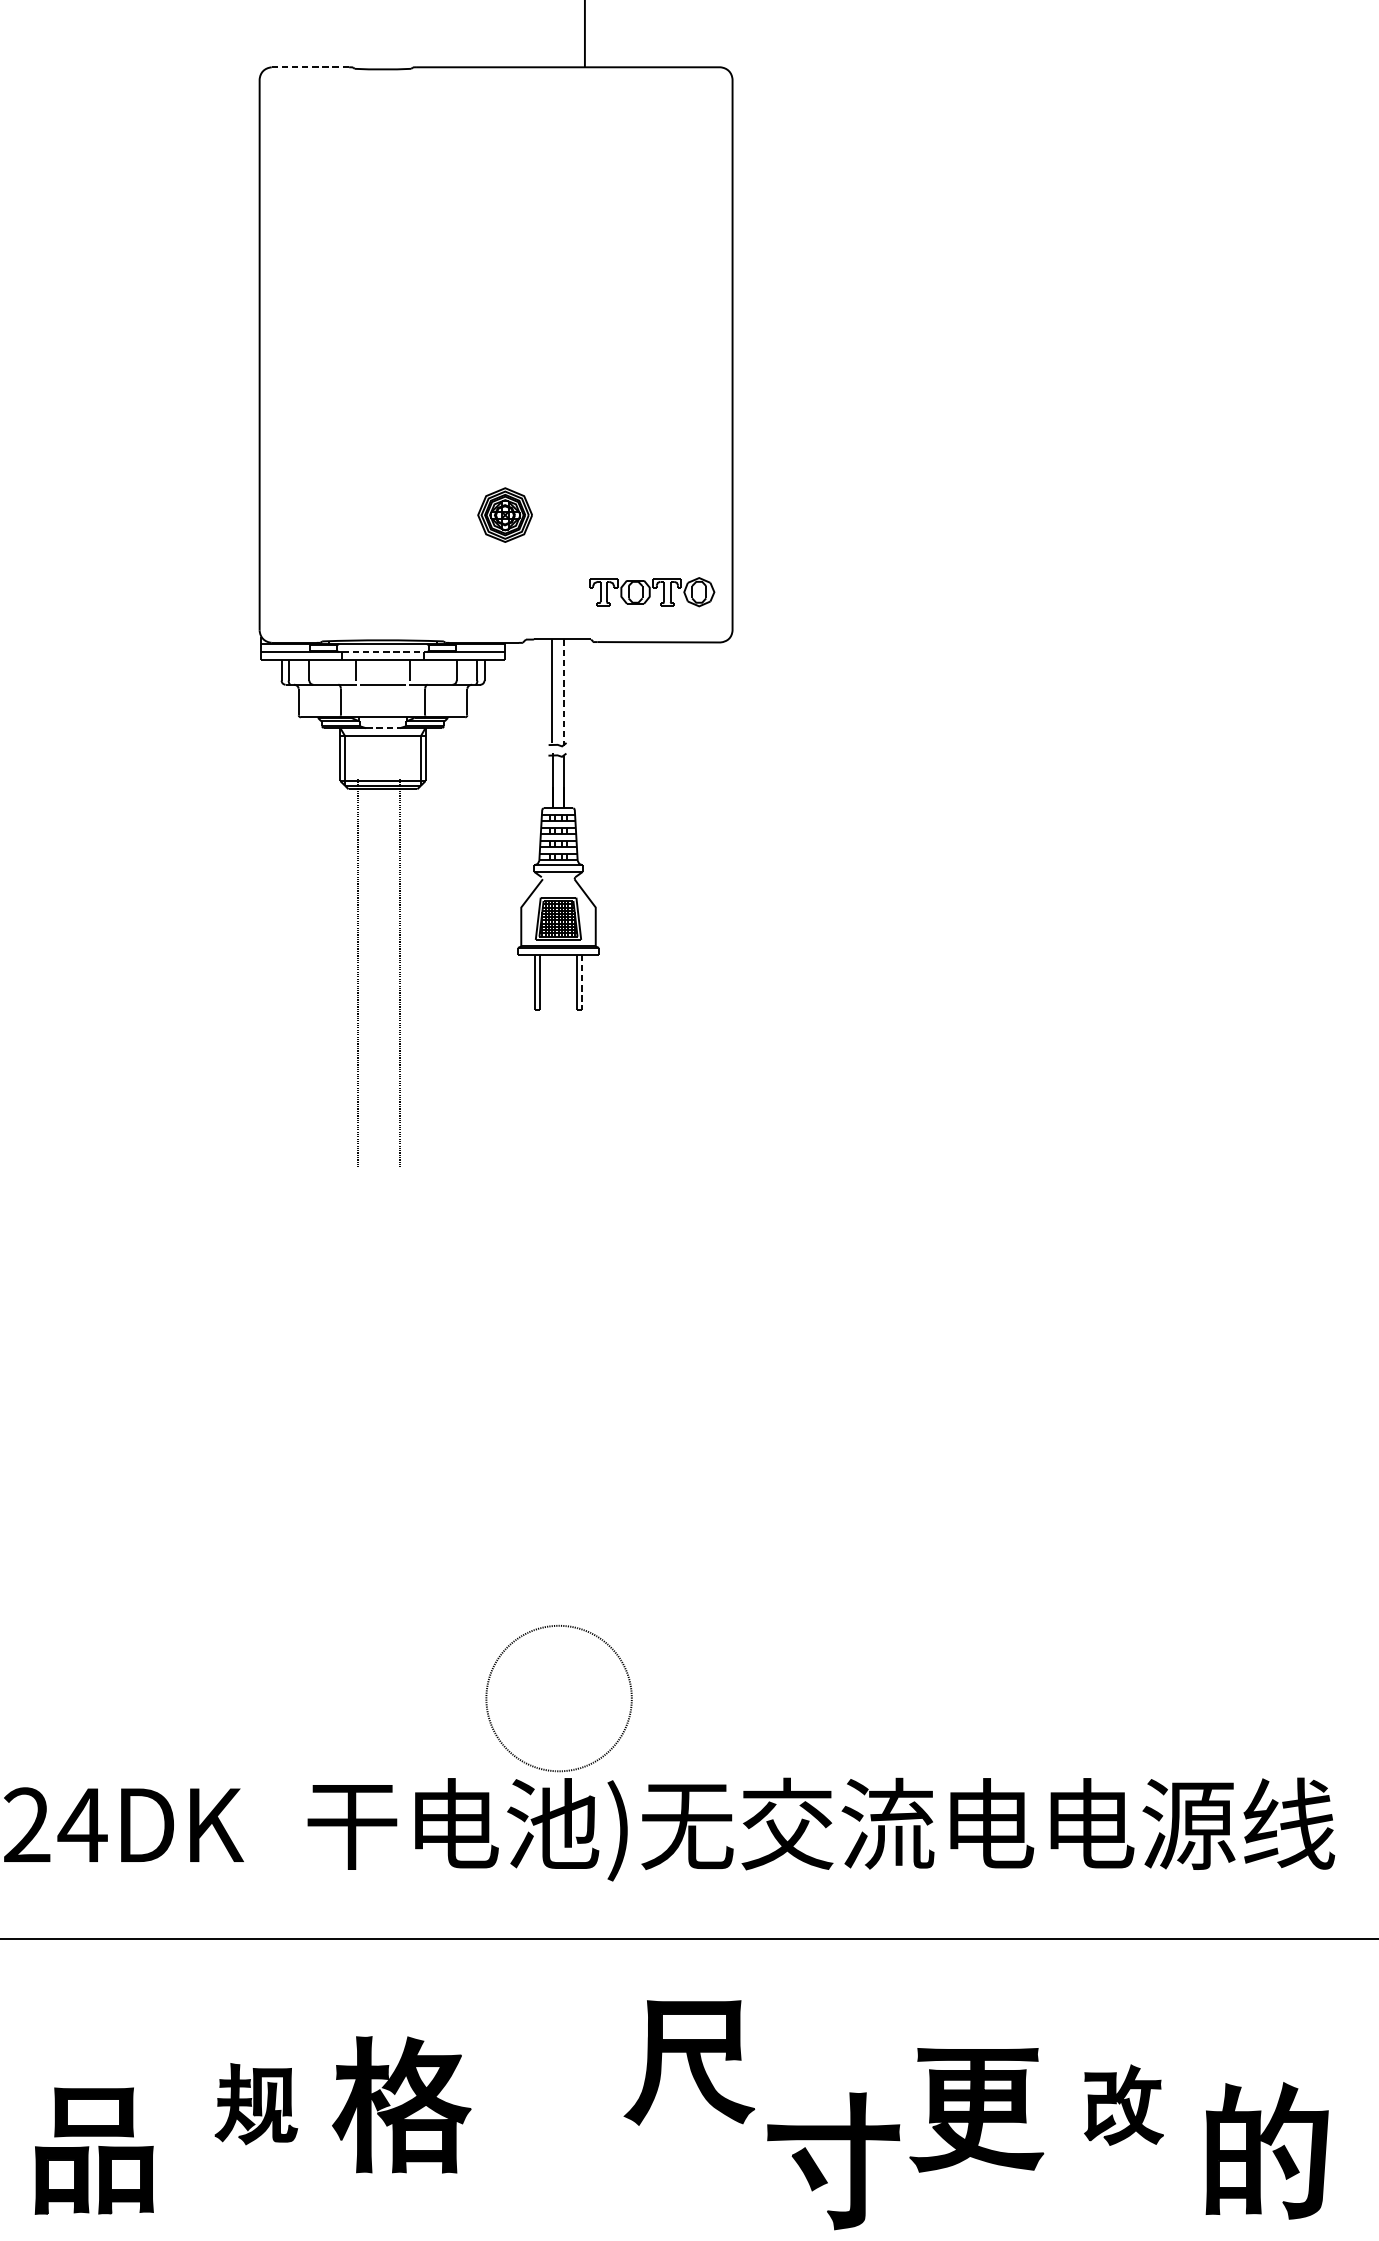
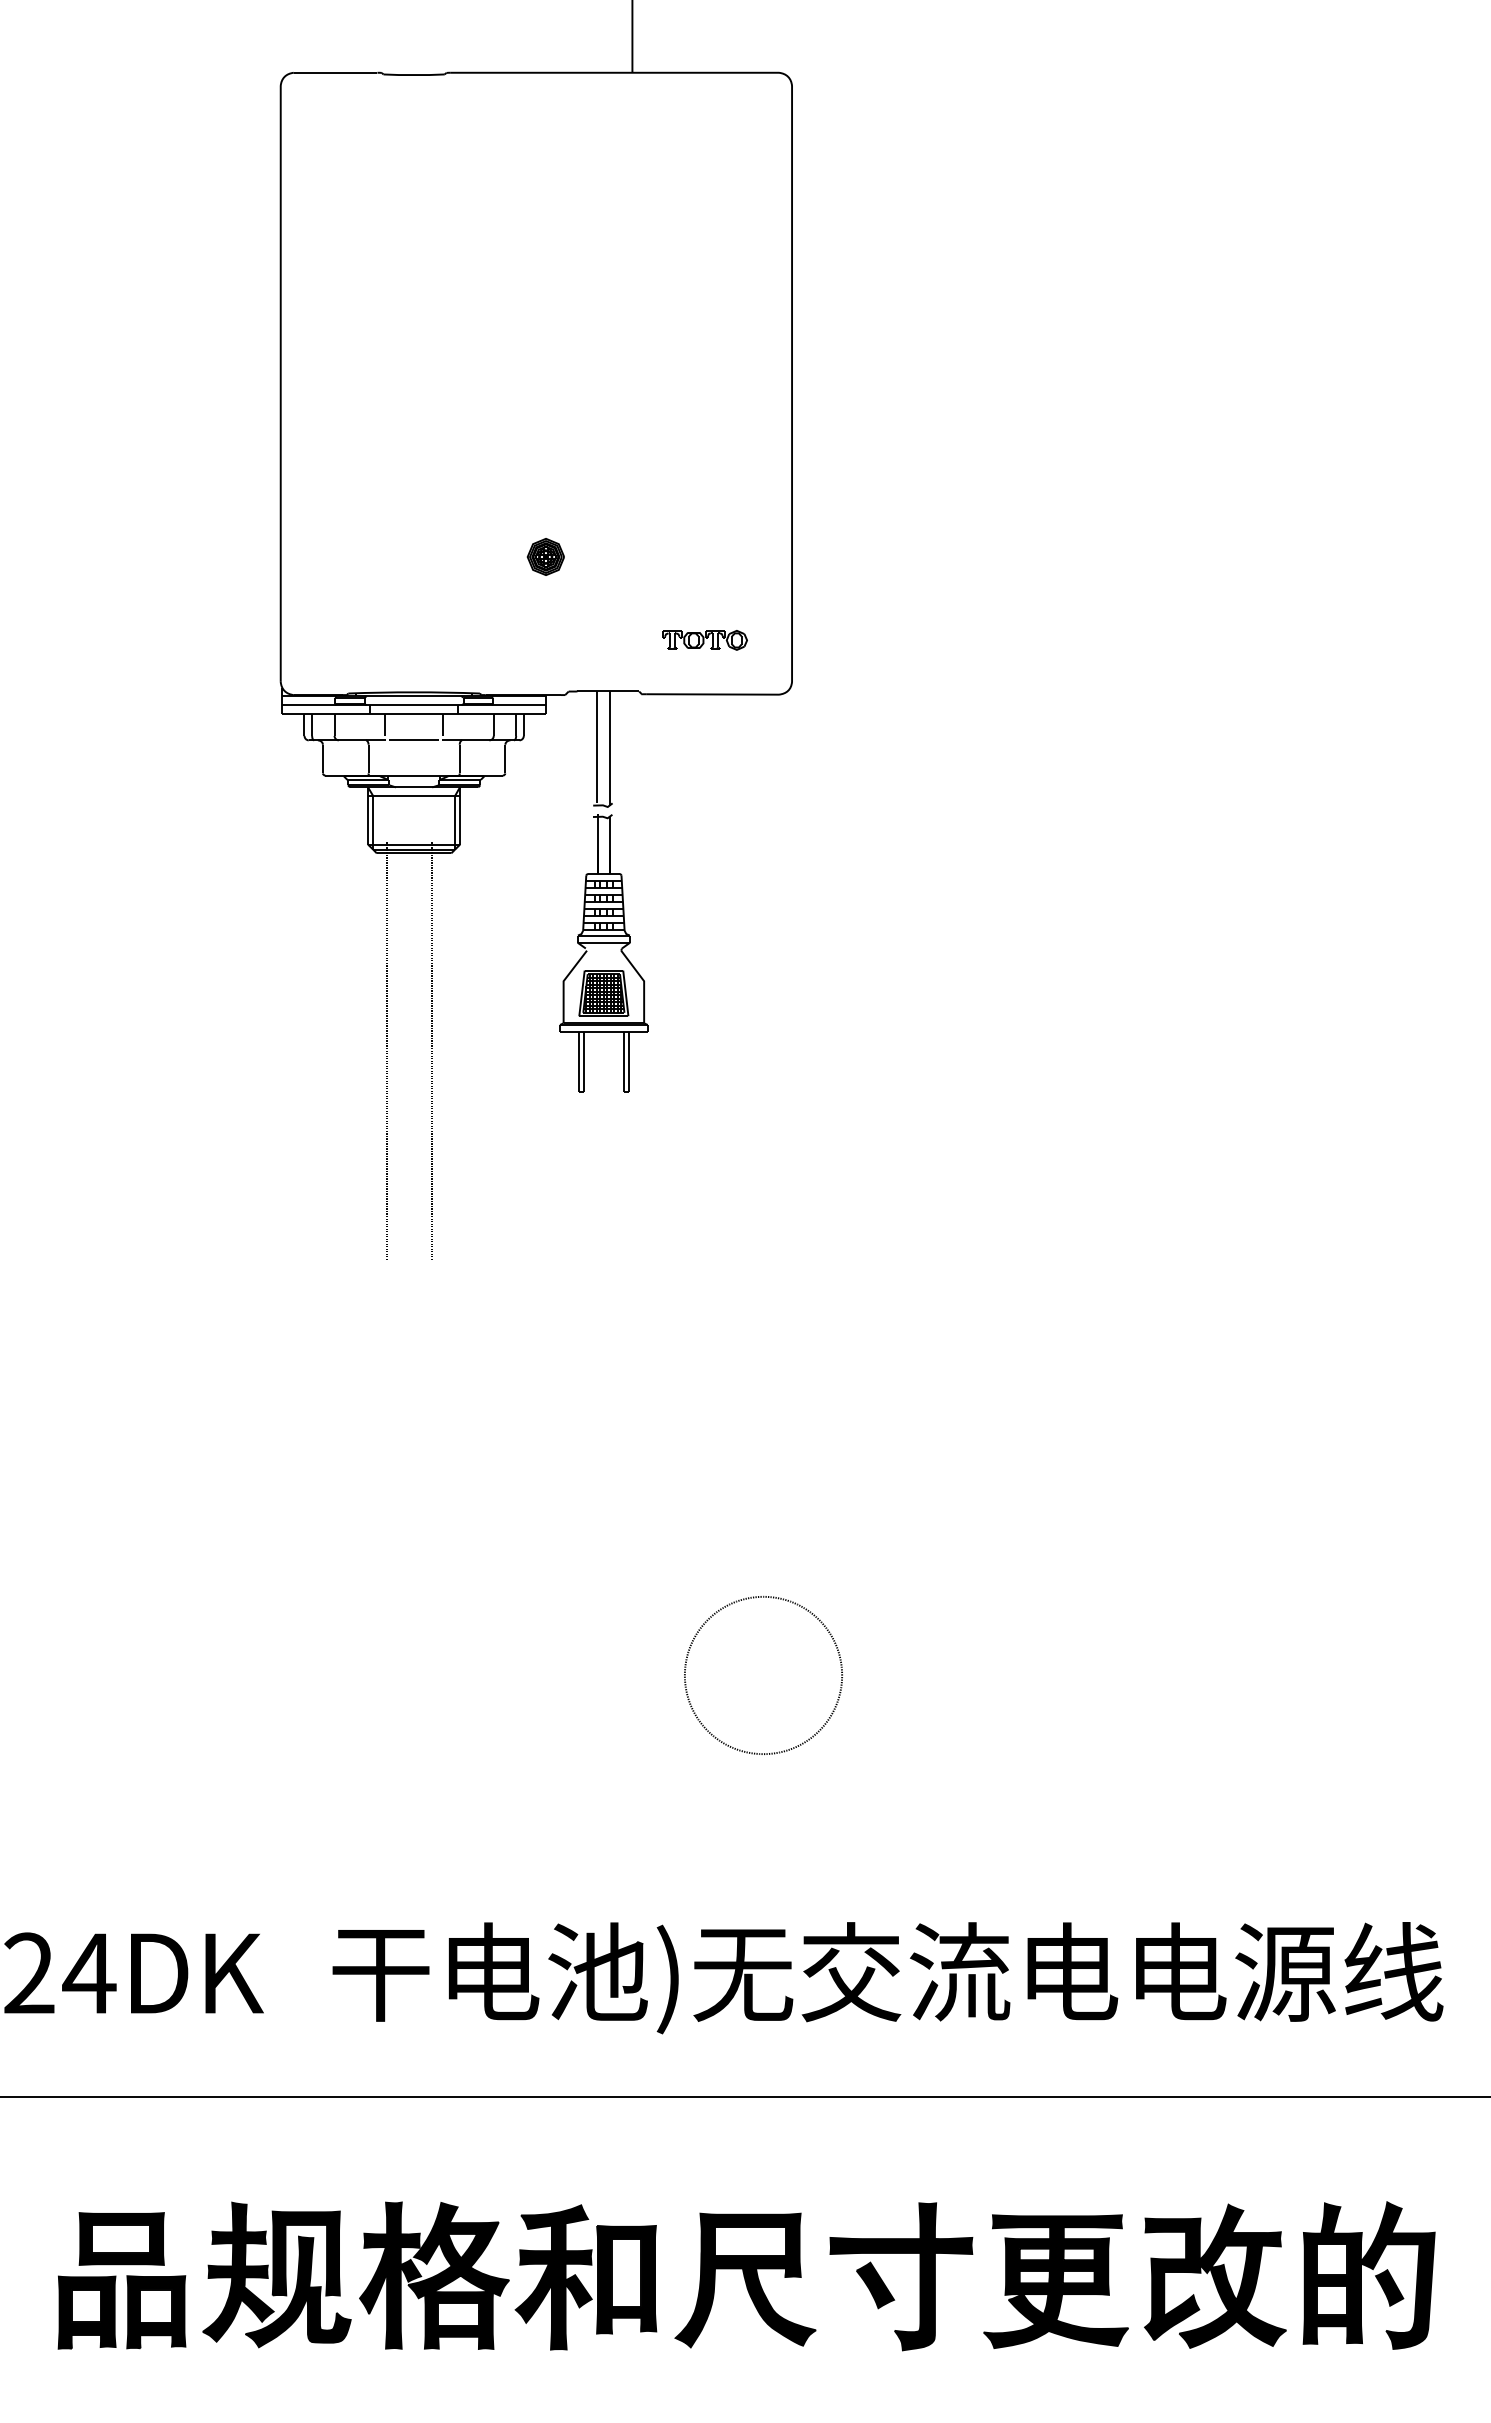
line: (310, 67) -> (335, 72), dashed -> solid
part: (504, 514) -> (545, 556), size x0.62
part: (651, 592) -> (704, 640), size x0.62
line: (383, 652) -> (414, 705), dashed -> solid
line: (563, 692) -> (609, 748), dashed -> solid
line: (383, 728) -> (414, 787), dashed -> solid
line: (582, 981) -> (629, 1061), dashed -> solid
part: (541, 1629) -> (744, 1600), moved
part: (689, 2062) -> (745, 2280), moved
part: (255, 2103) -> (276, 2274), size x1.67
part: (1124, 2104) -> (1215, 2275), size x1.67
part: (535, 2108) -> (579, 2279), added
part: (1269, 2145) -> (1371, 2269), moved
part: (93, 2150) -> (121, 2280), moved
part: (820, 2171) -> (887, 2287), moved

